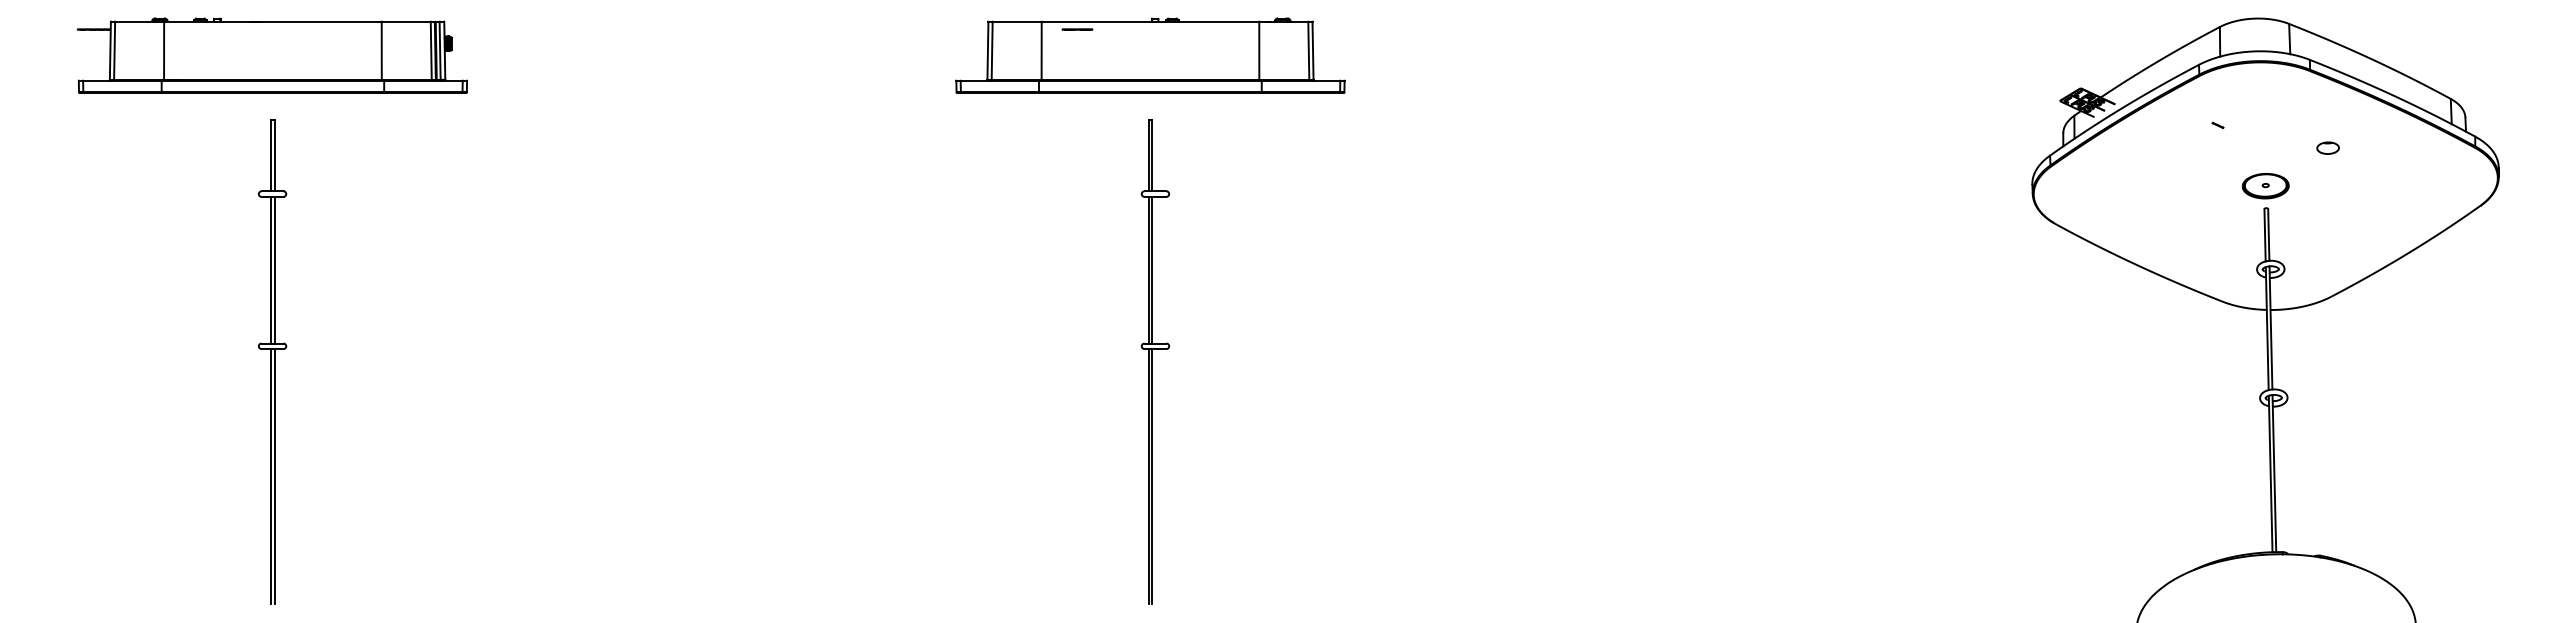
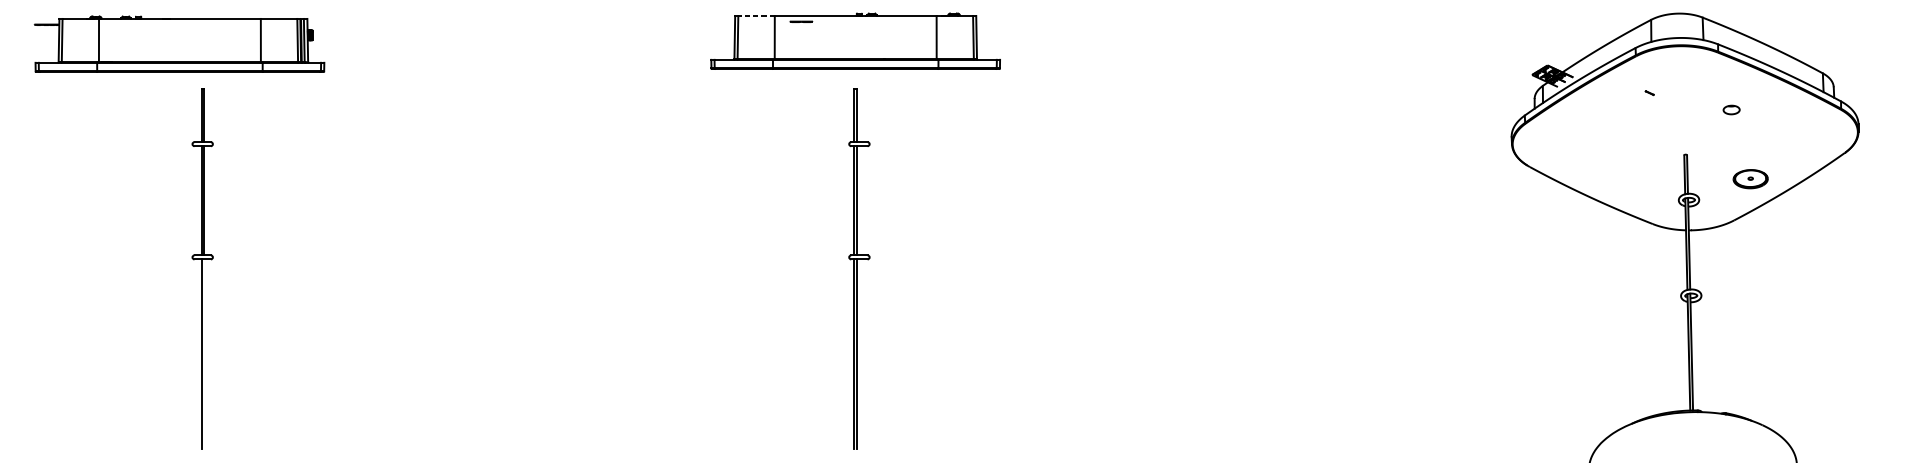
line: (1017, 21) -> (756, 15), solid -> dashed
part: (271, 55) -> (178, 44), moved
part: (2265, 186) -> (1750, 179), moved
line: (274, 476) -> (204, 354), removed

